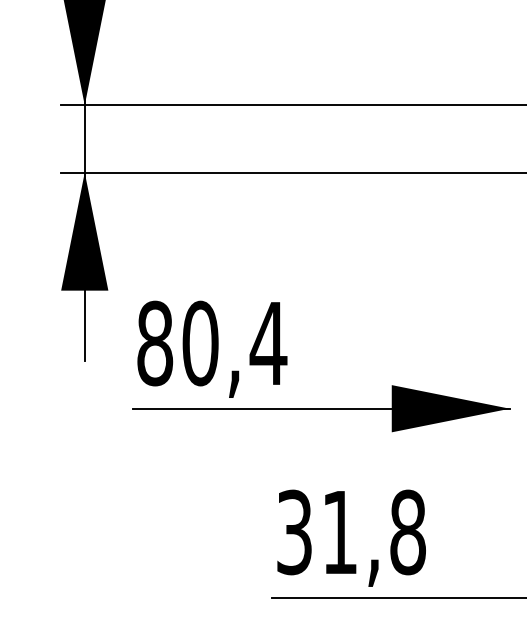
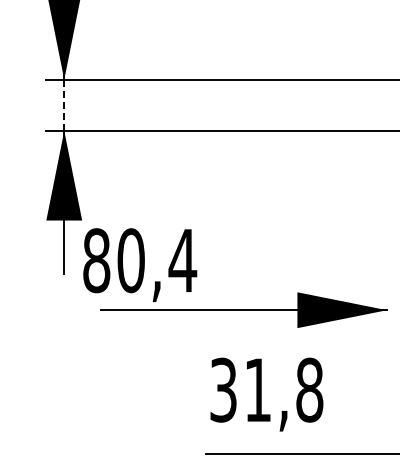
line: (85, 139) -> (64, 105), solid -> dashed
text: (212, 348) -> (140, 264), moved
text: (351, 538) -> (266, 394), moved

